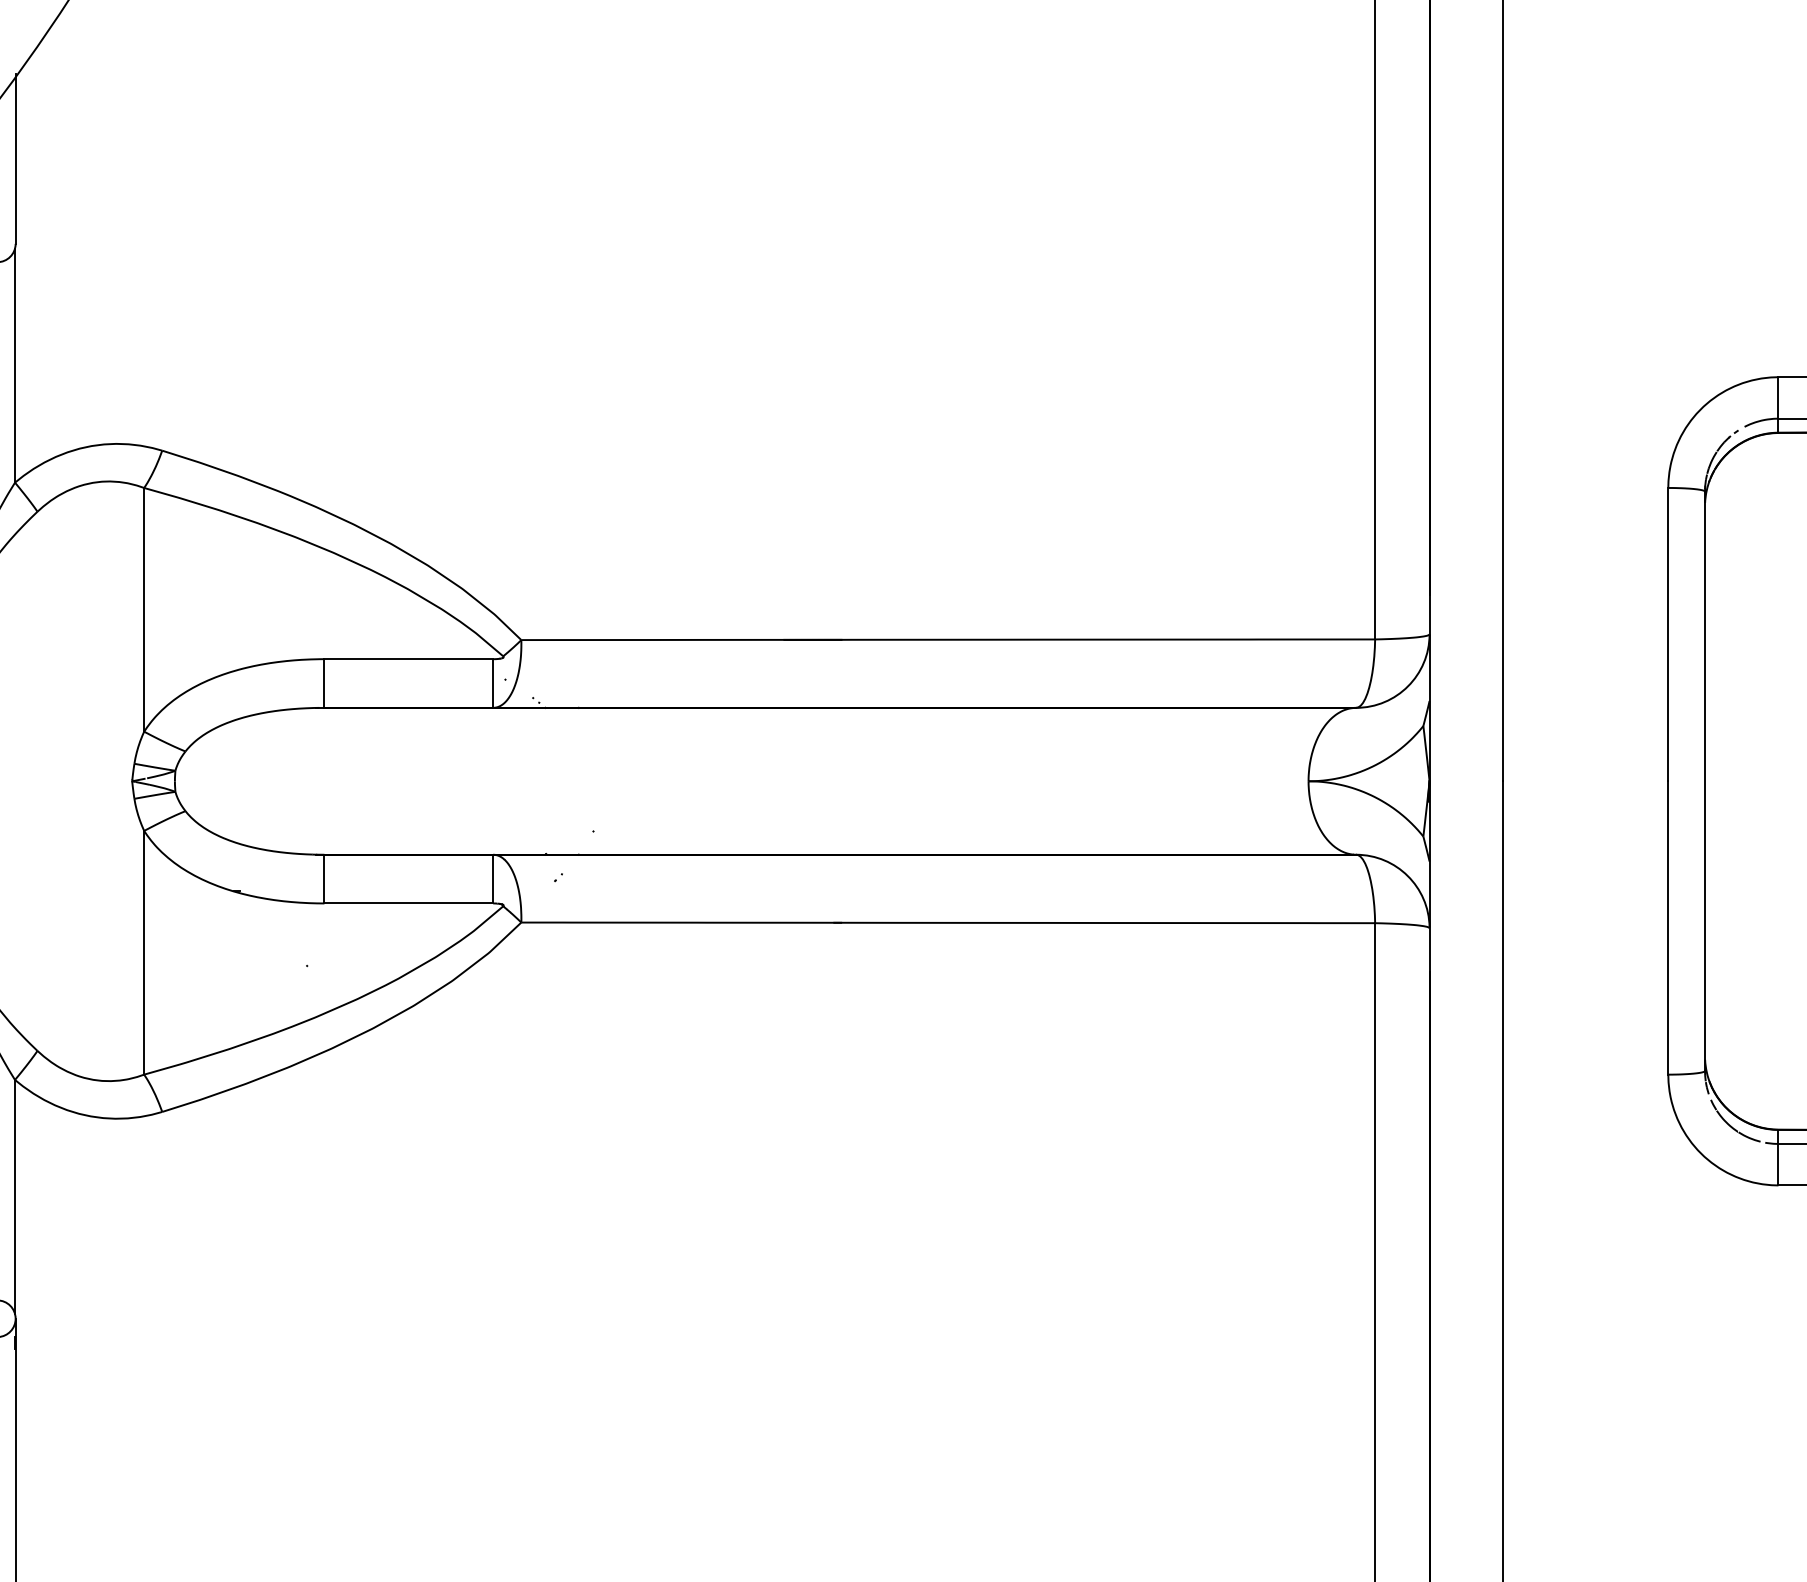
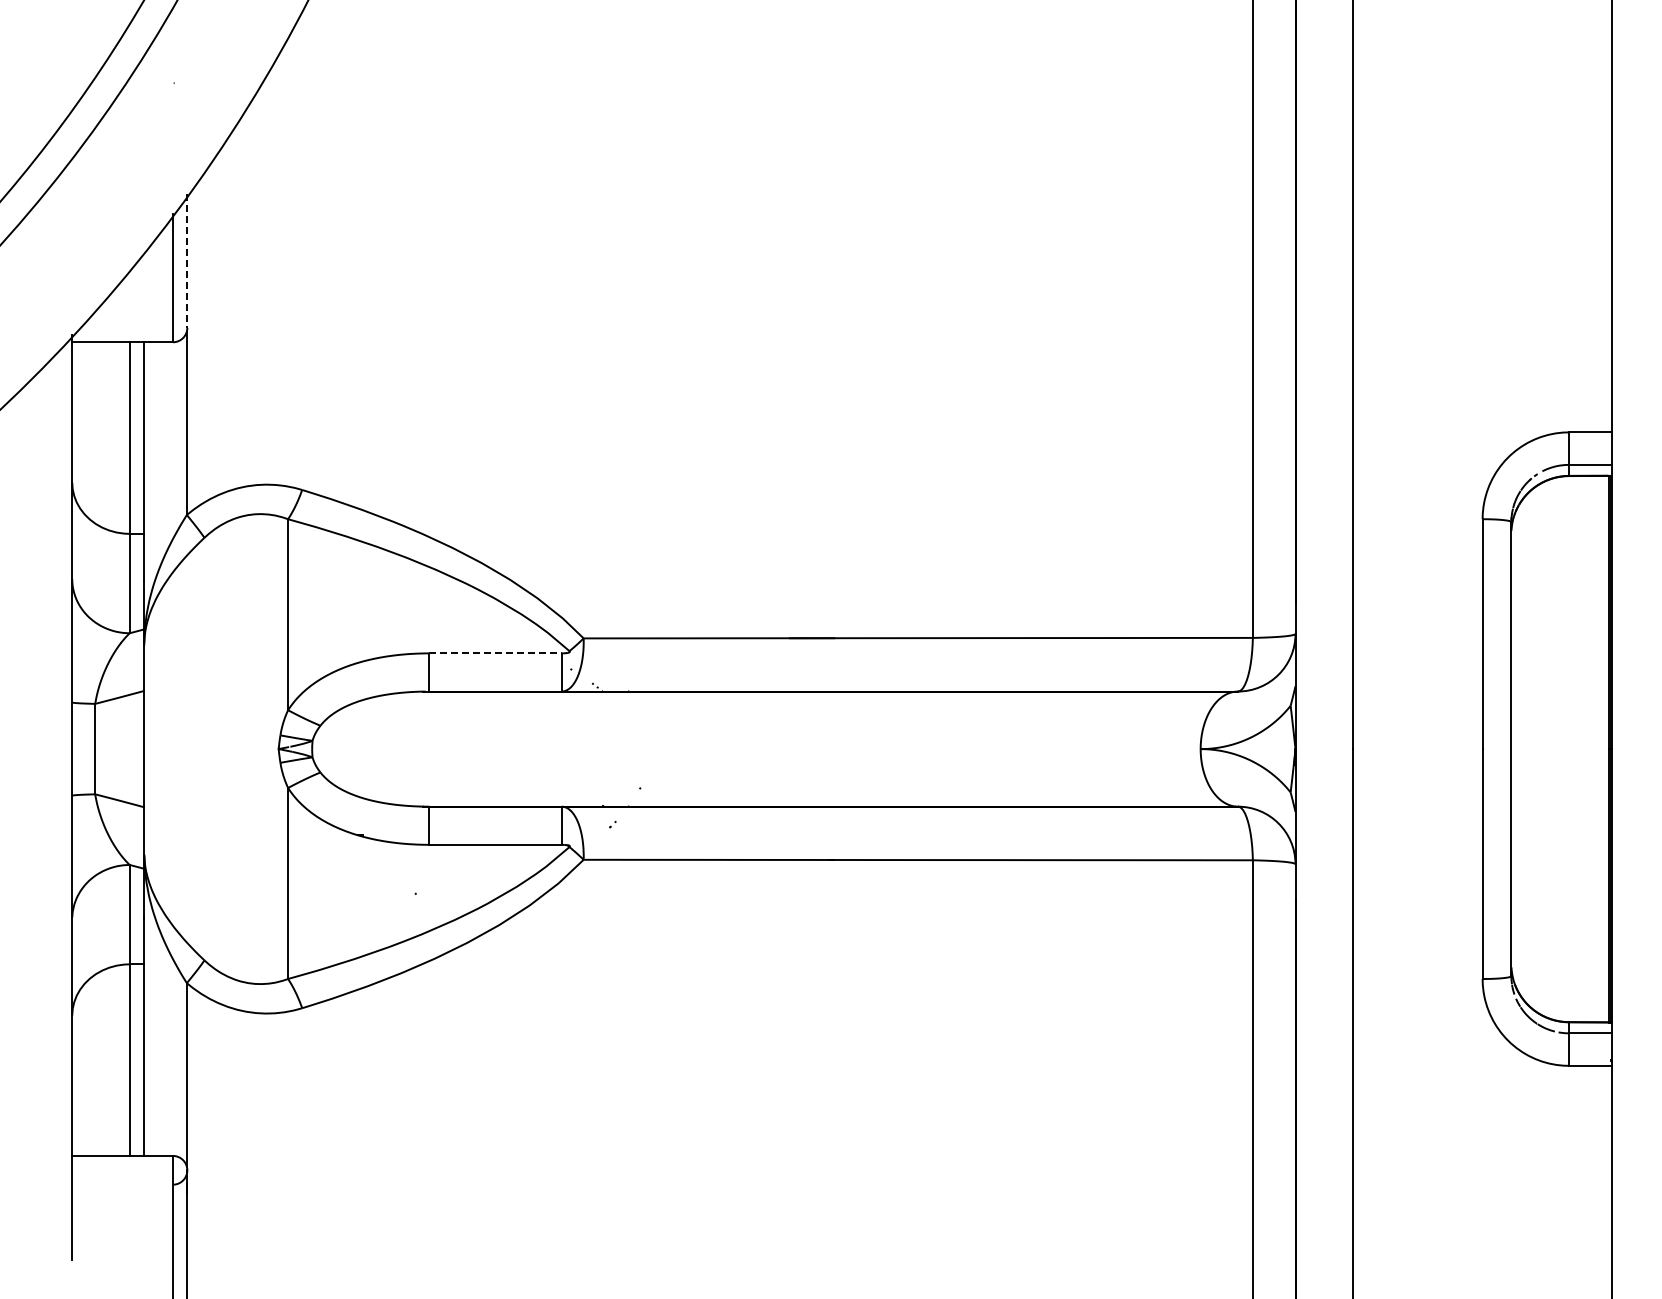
line: (15, 159) -> (187, 261), solid -> dashed
line: (410, 659) -> (496, 653), solid -> dashed

